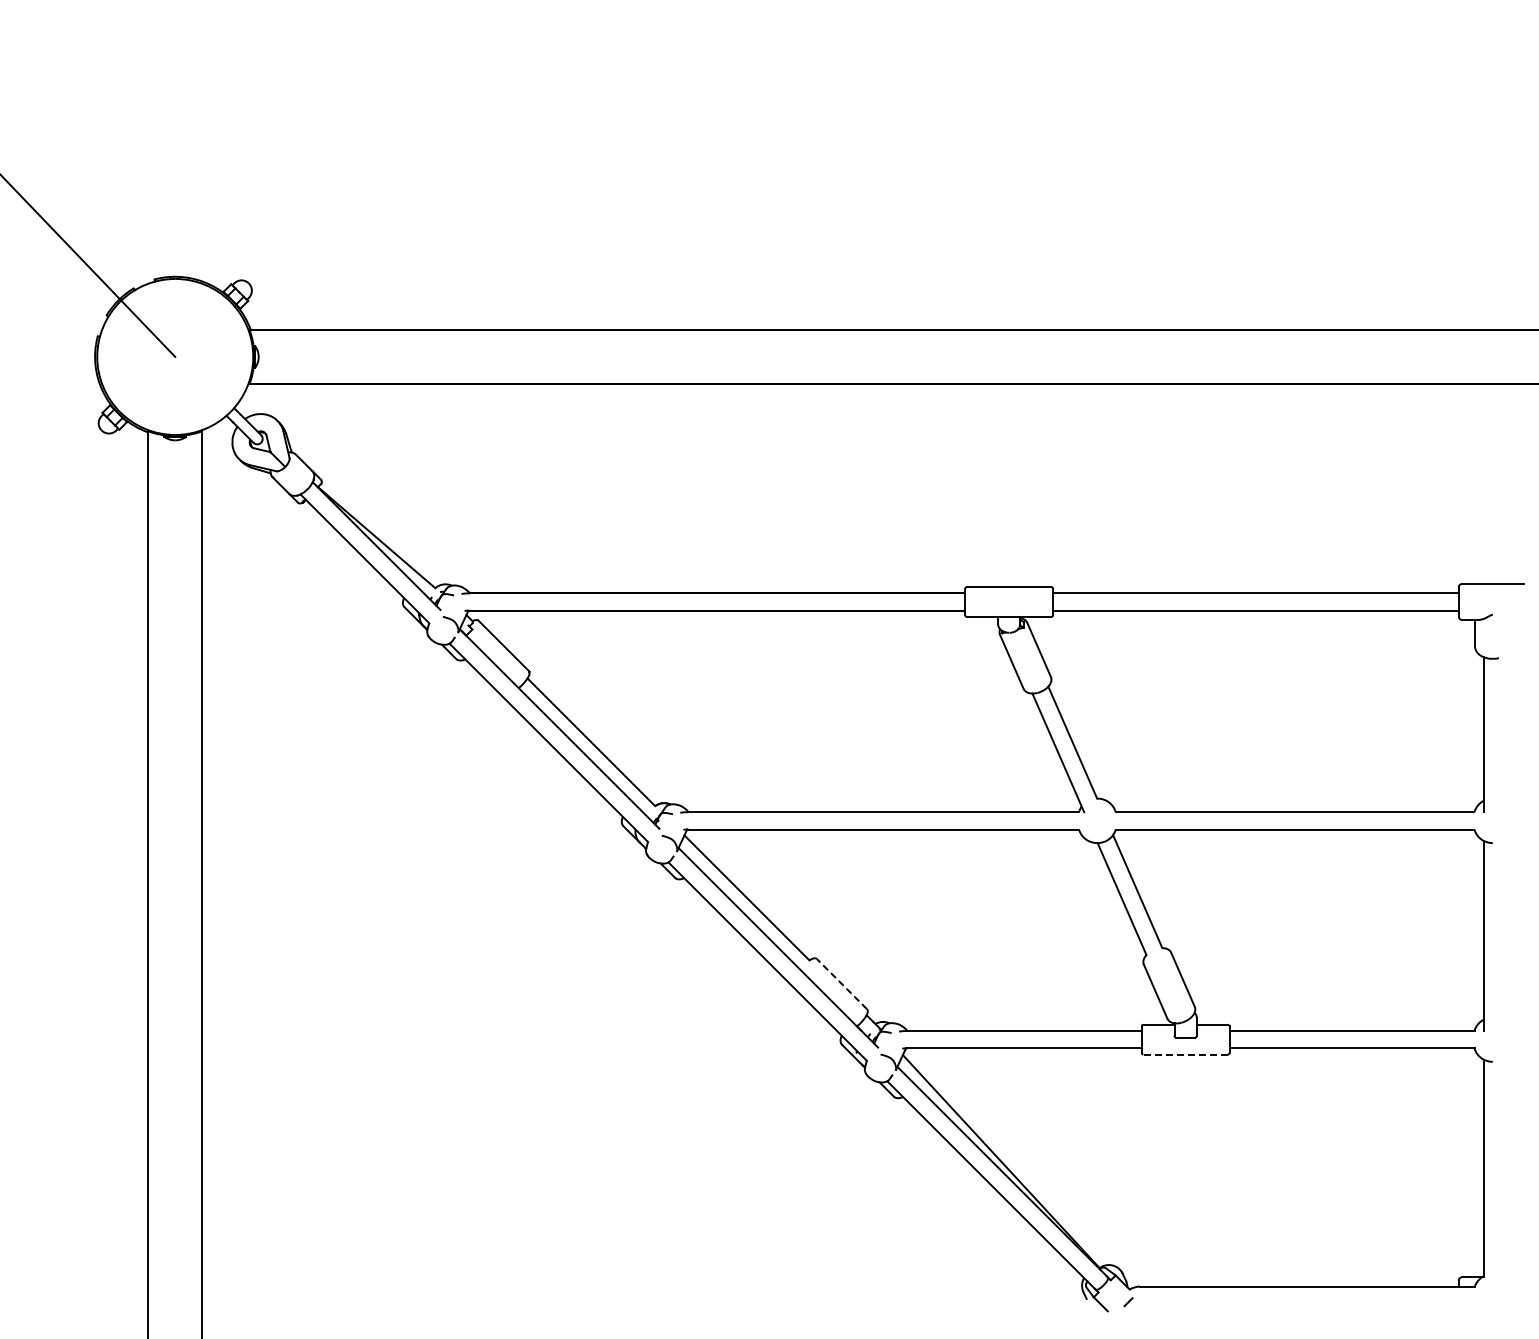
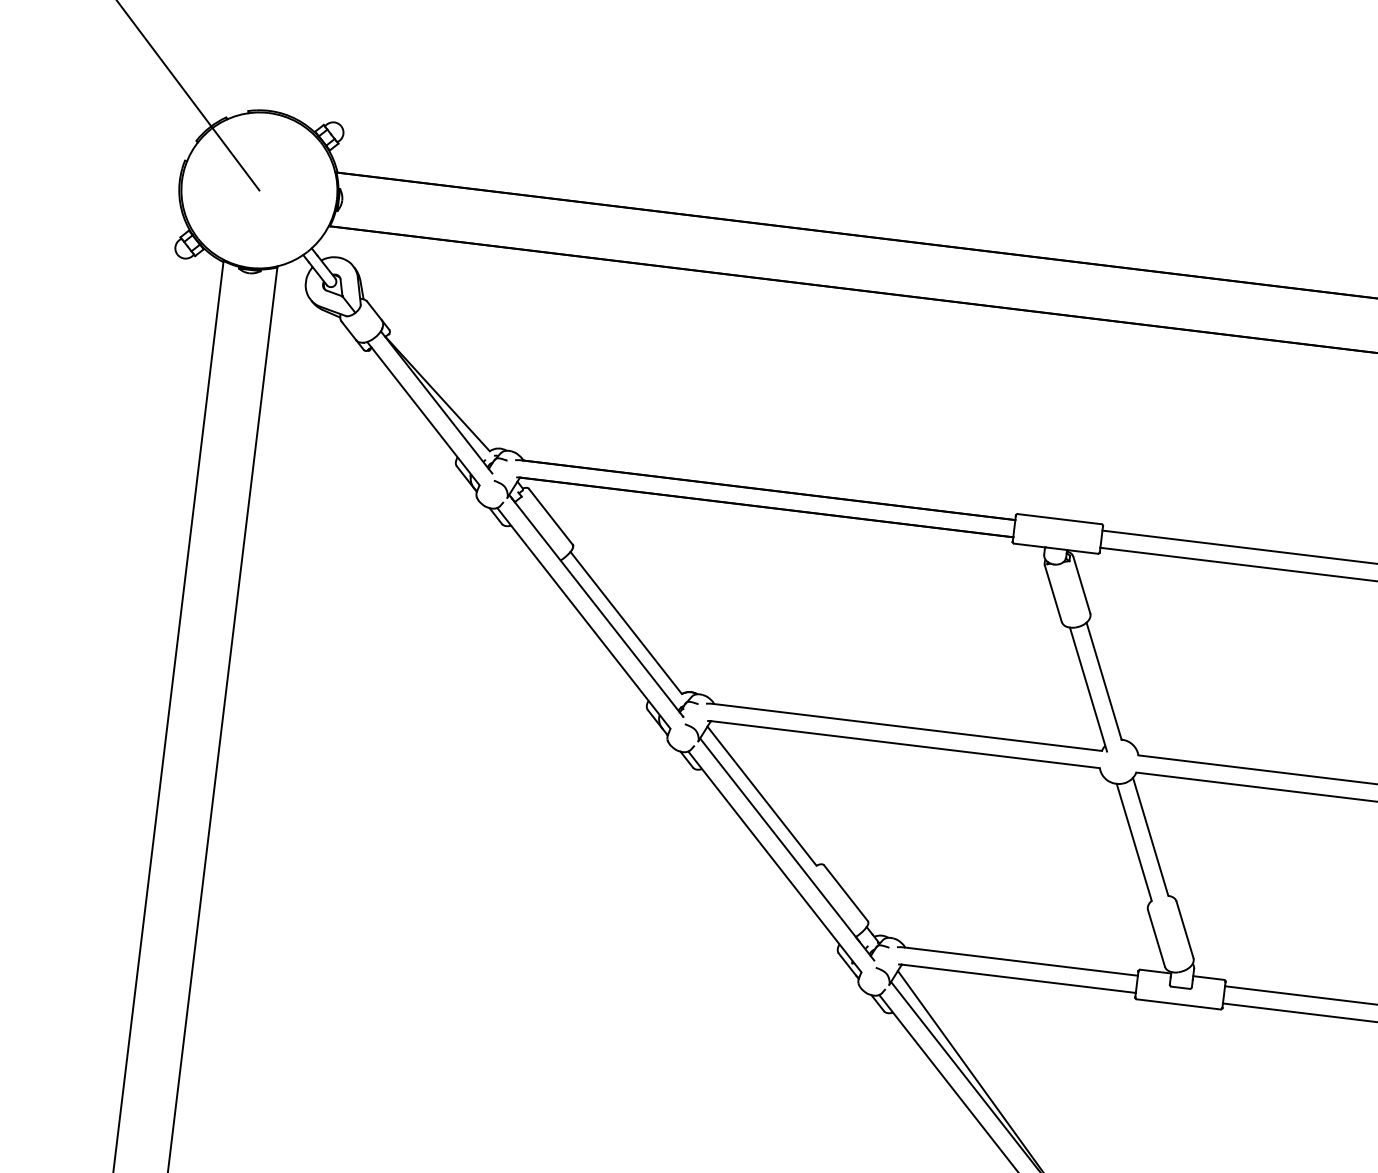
line: (841, 983) -> (845, 892), dashed -> solid
line: (1185, 1054) -> (1178, 1004), dashed -> solid

